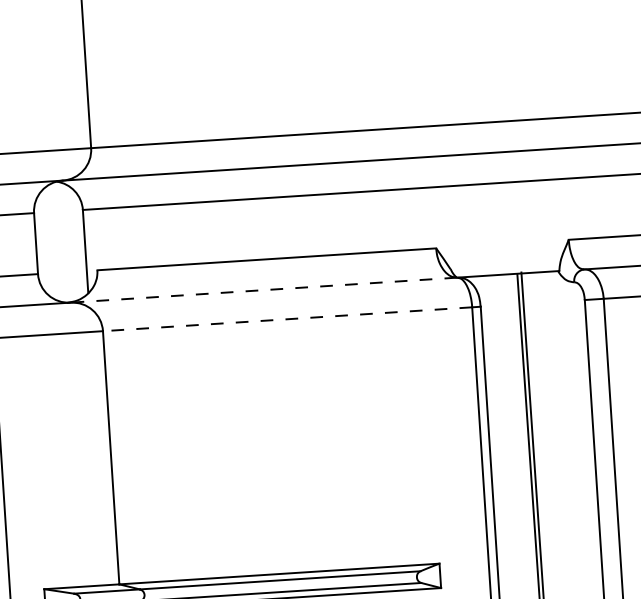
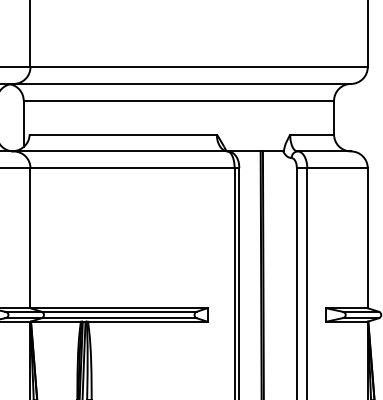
line: (263, 290) -> (120, 151), dashed -> solid
line: (287, 319) -> (132, 168), dashed -> solid

